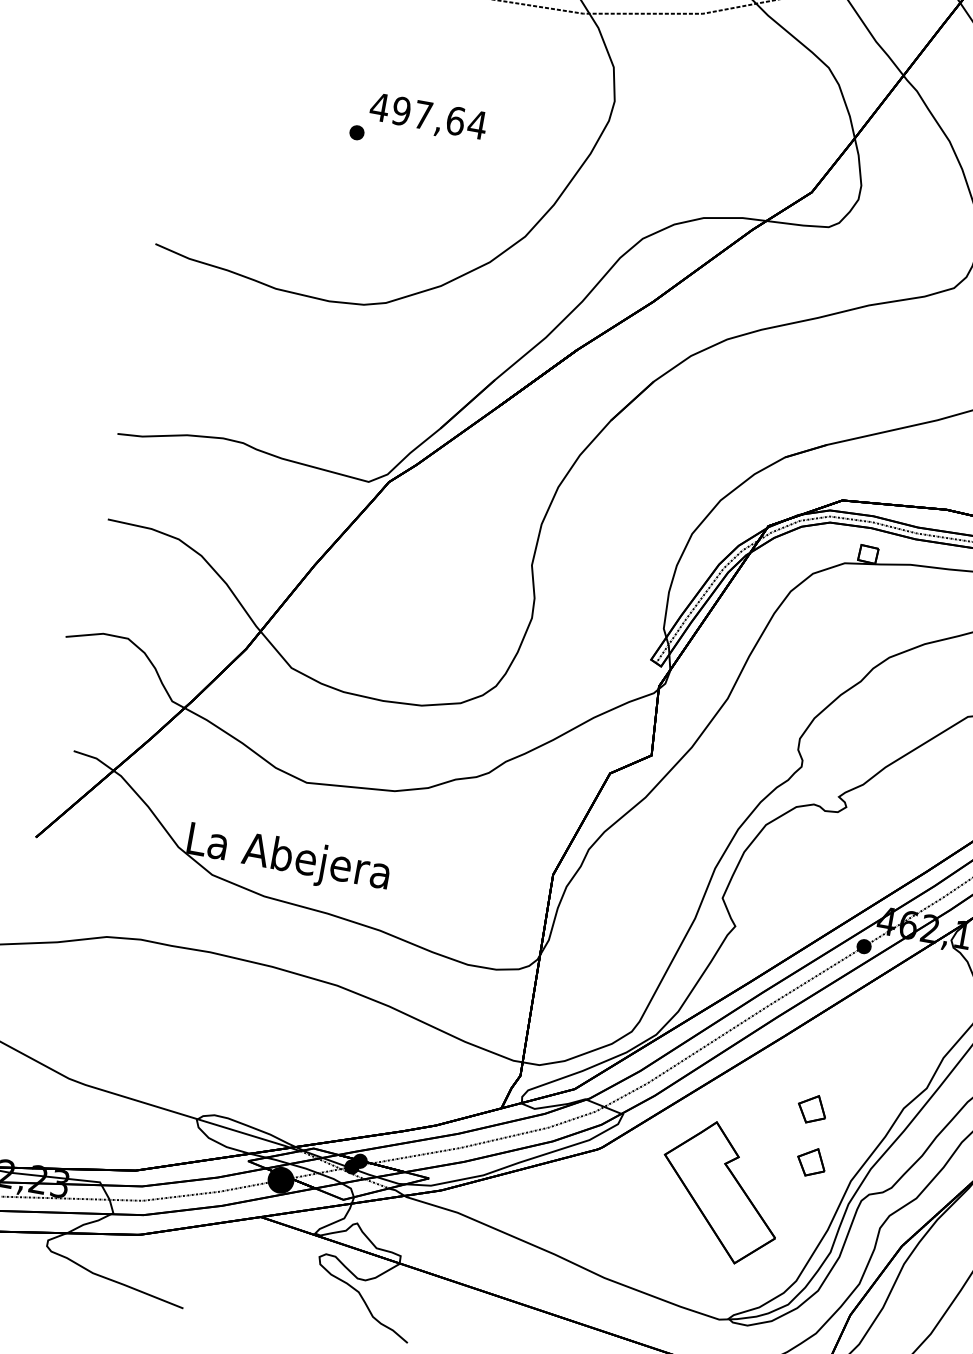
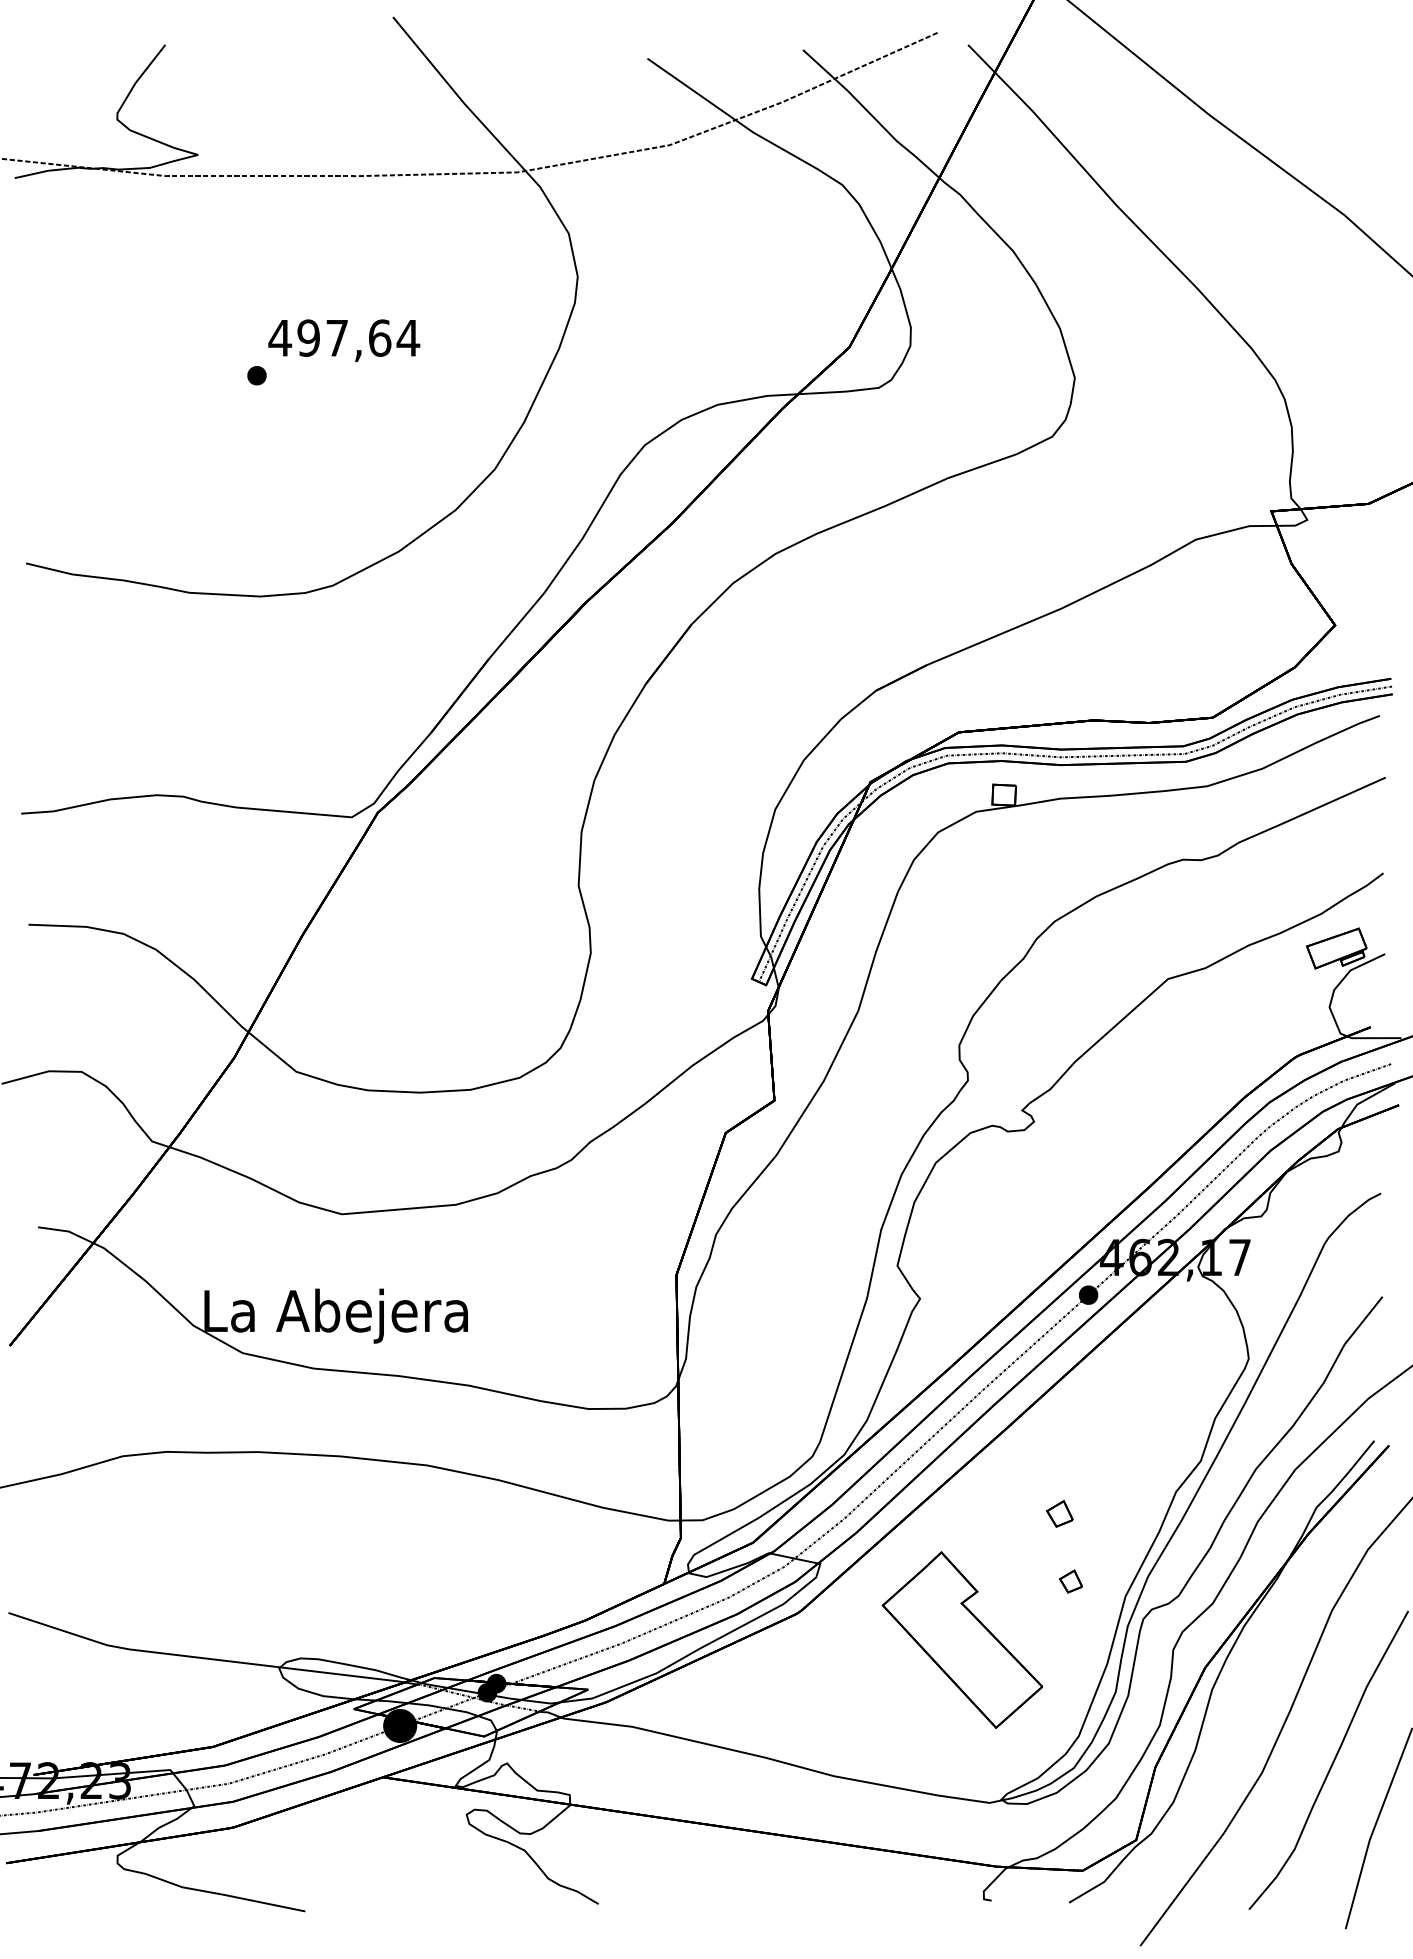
part: (812, 1108) -> (1059, 1513), size x0.7
part: (811, 1162) -> (1070, 1581), size x0.6

